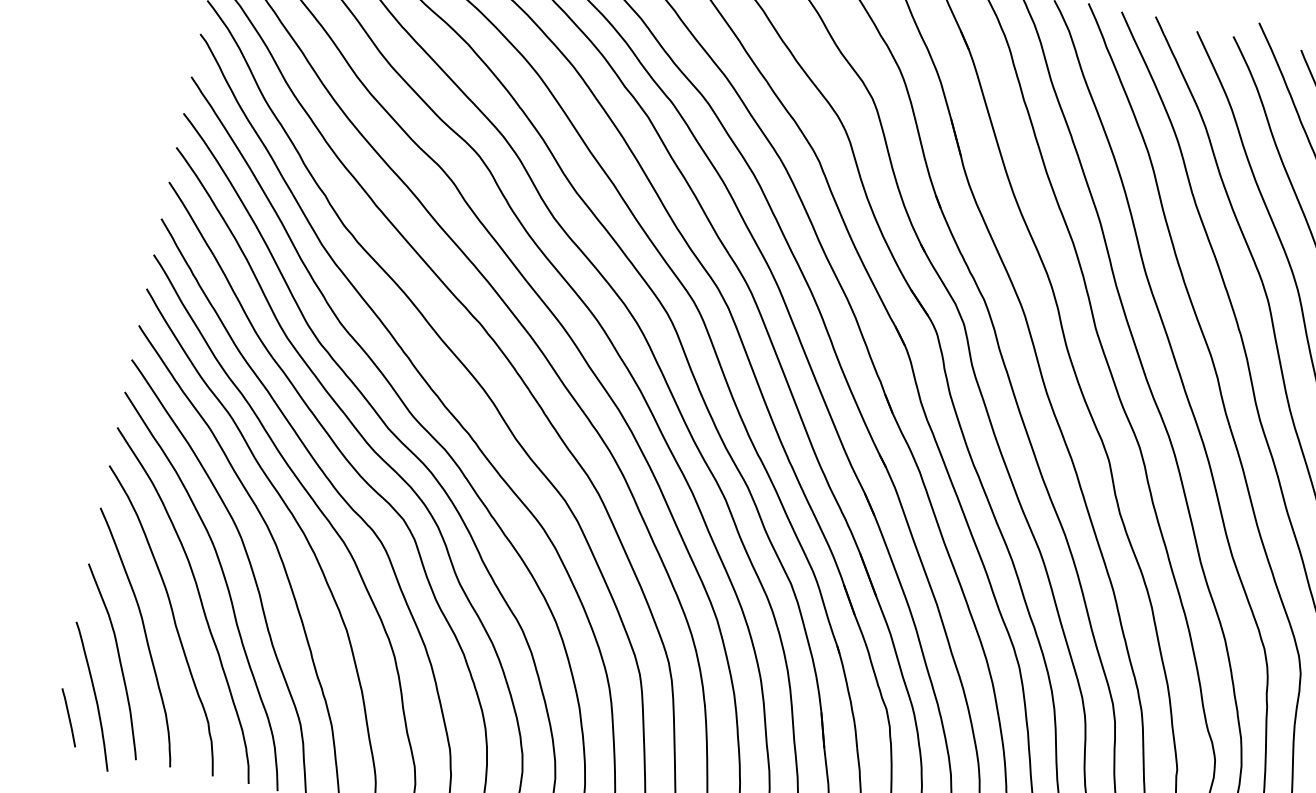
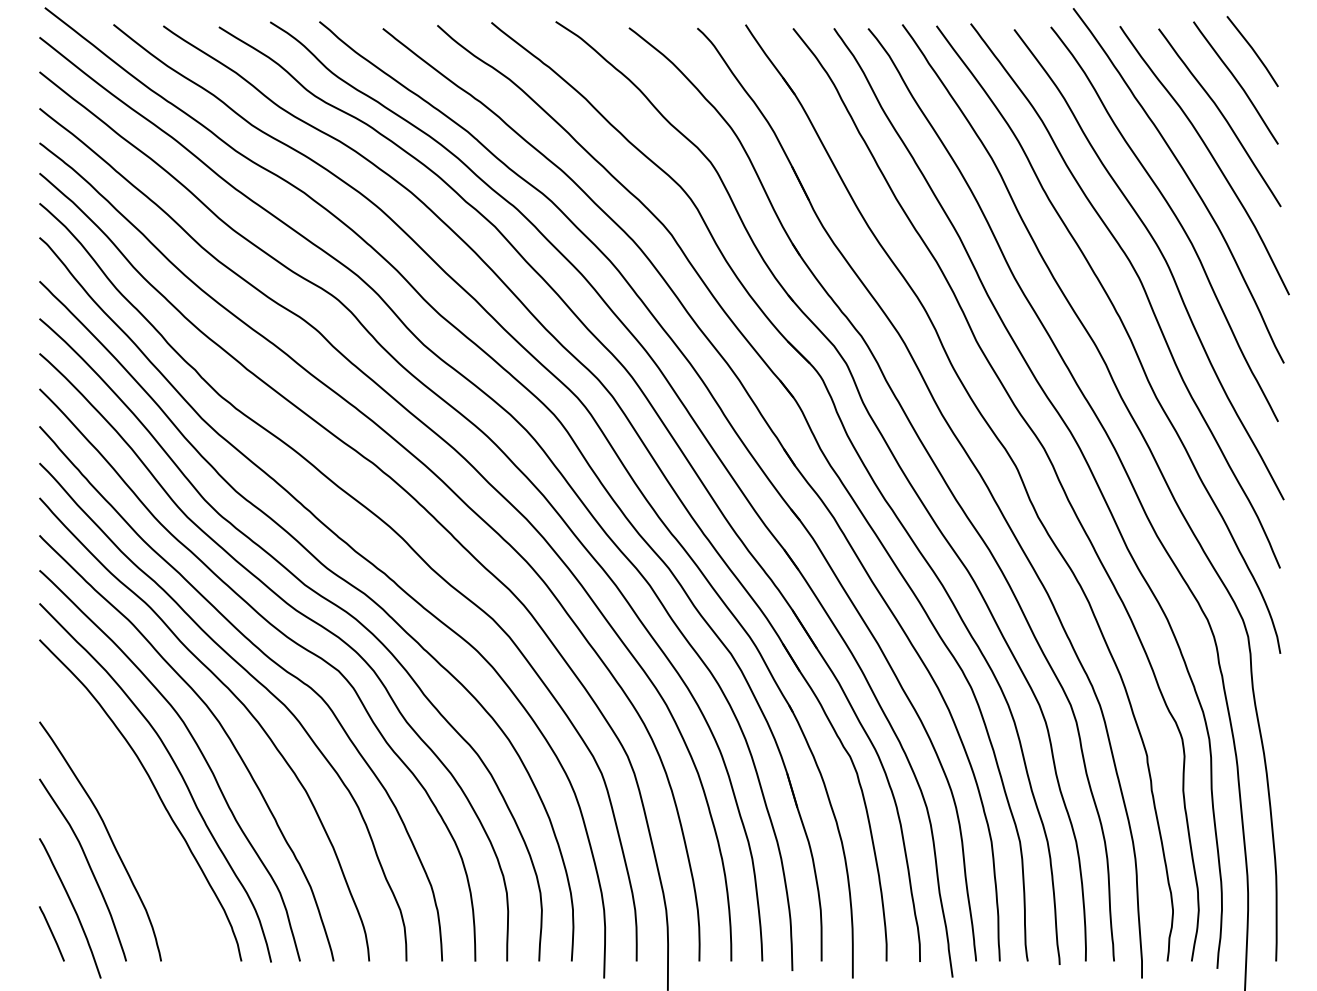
curve: (172, 616) -> (132, 813), removed

